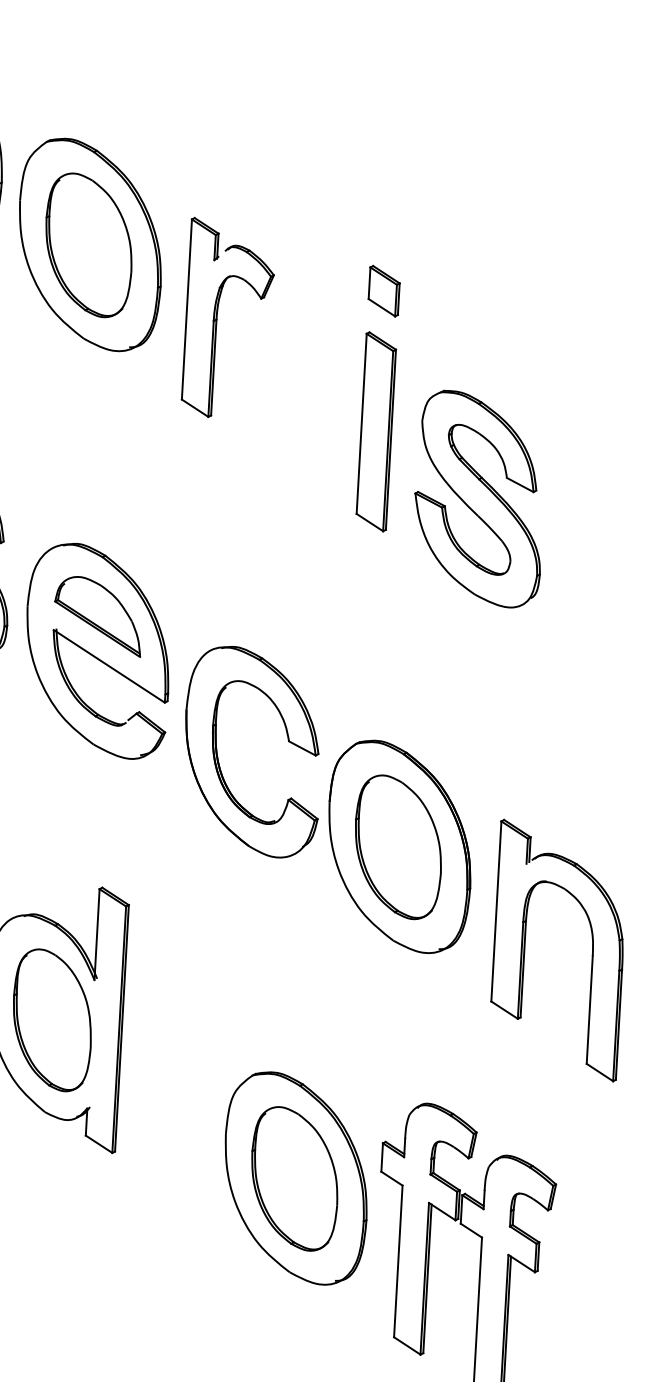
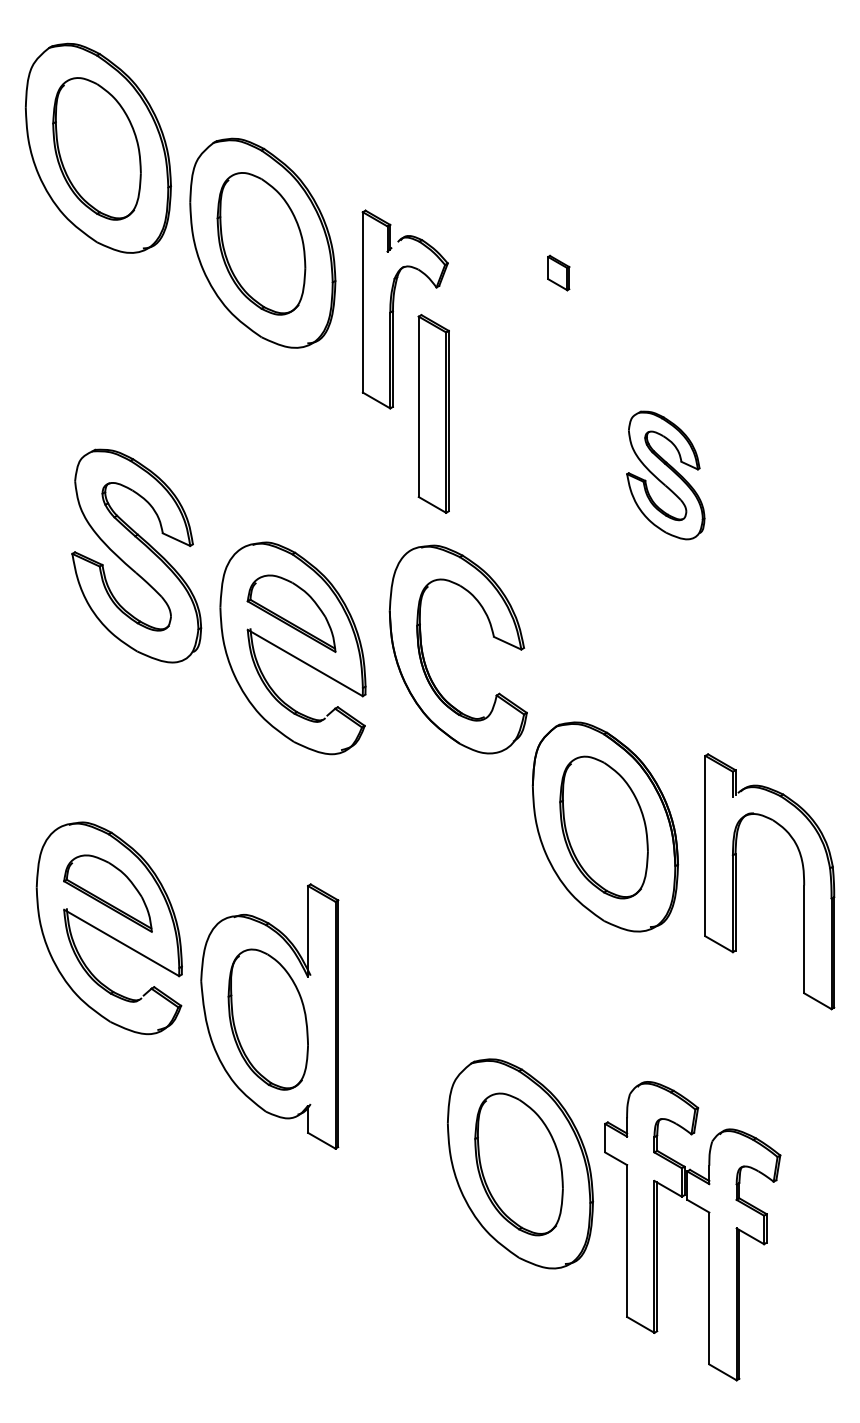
part: (383, 290) -> (558, 272), size x0.7
part: (376, 431) -> (433, 413), moved
part: (479, 499) -> (665, 475), size x0.6
part: (218, 757) -> (424, 656), moved
part: (525, 948) -> (736, 881), moved

